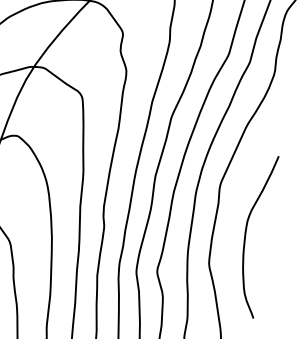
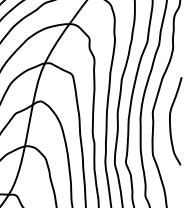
curve: (246, 234) -> (170, 121), moved

